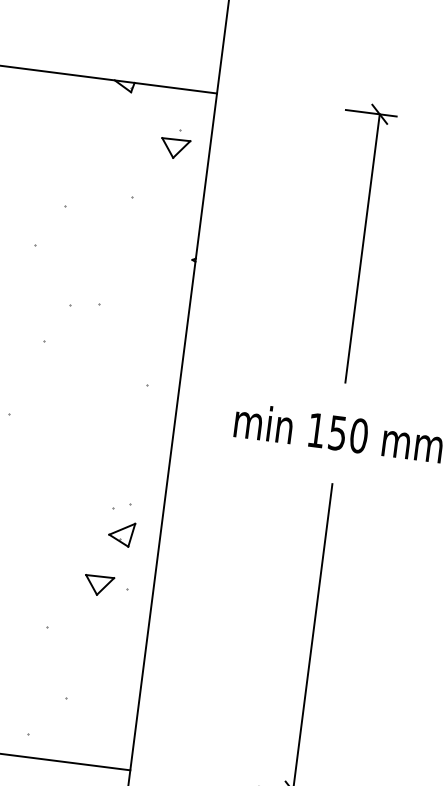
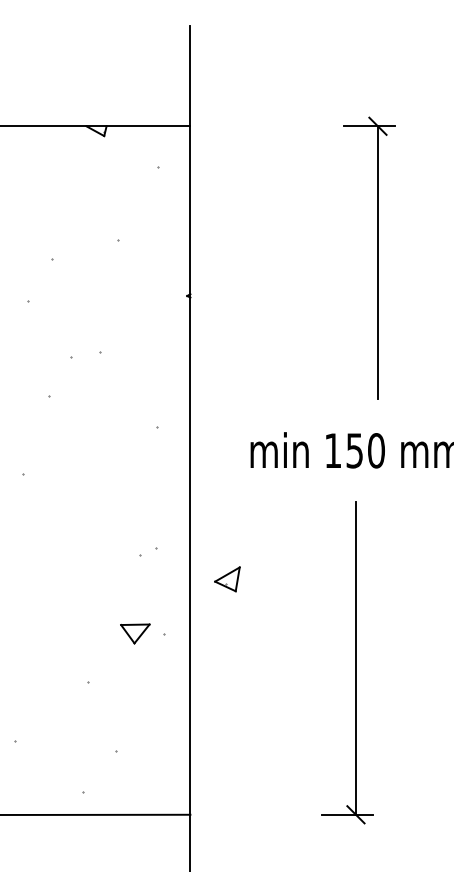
part: (175, 148) -> (155, 186), removed
part: (362, 243) -> (377, 257), moved
part: (121, 534) -> (227, 579), moved

